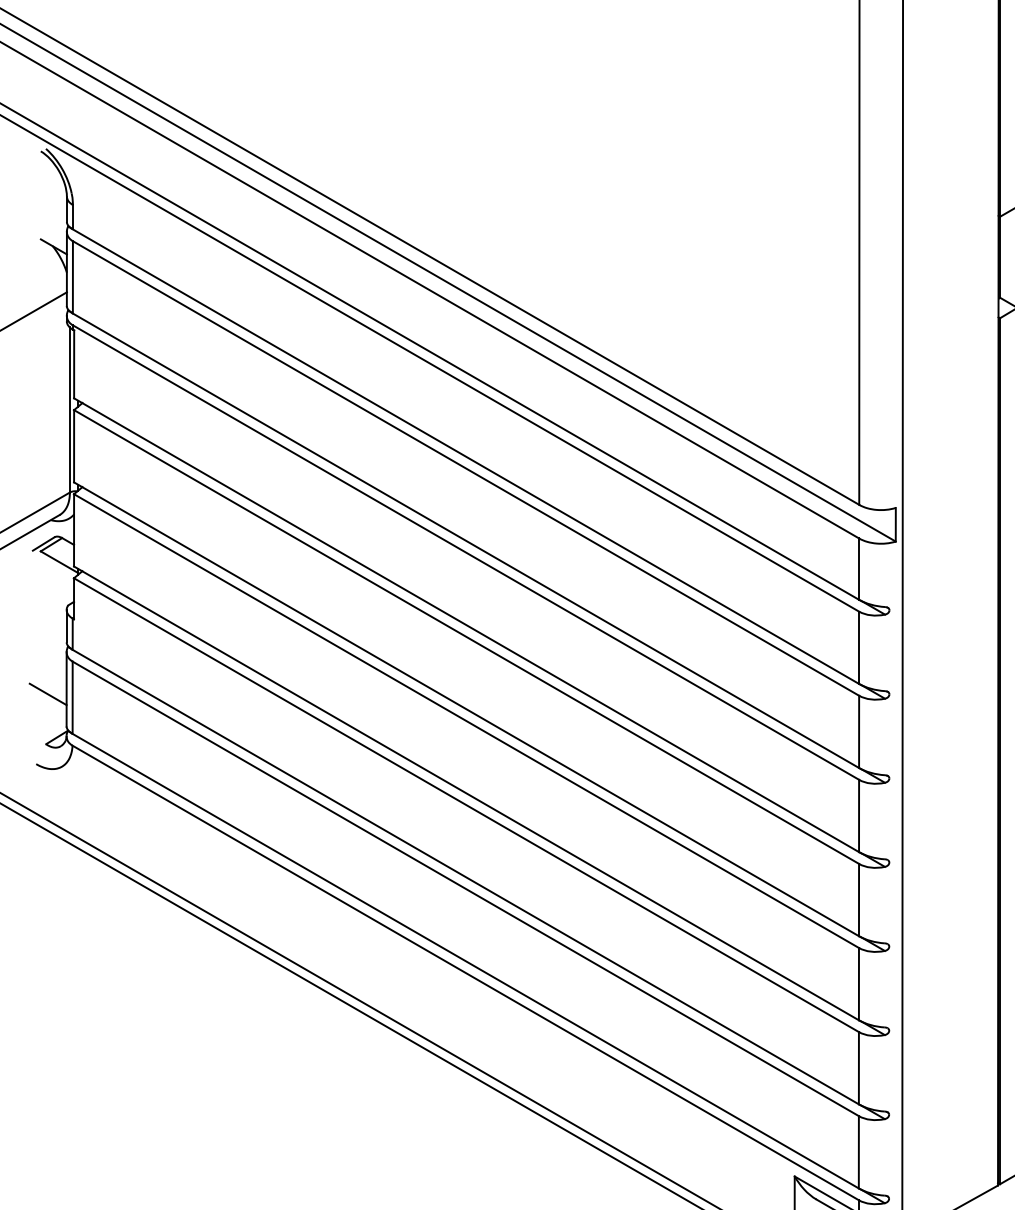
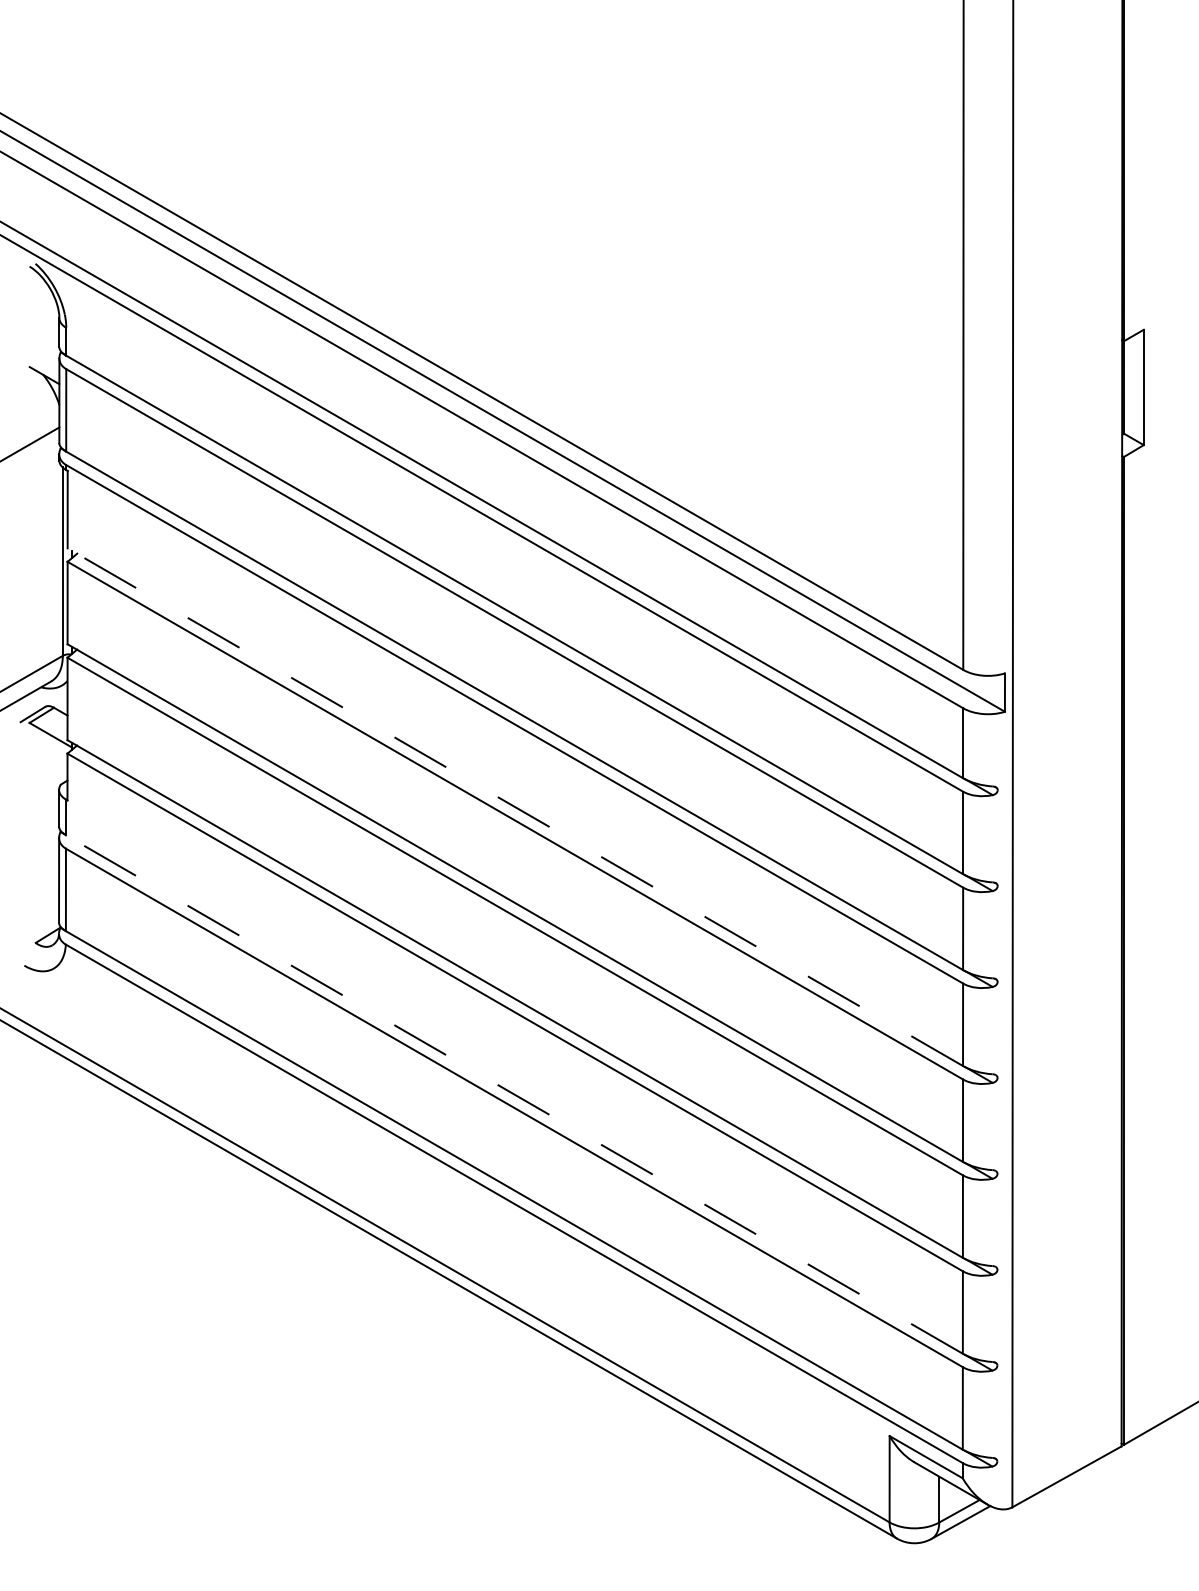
line: (465, 624) -> (514, 806), solid -> dashed
line: (48, 693) -> (38, 885), removed
line: (465, 877) -> (514, 1094), solid -> dashed

